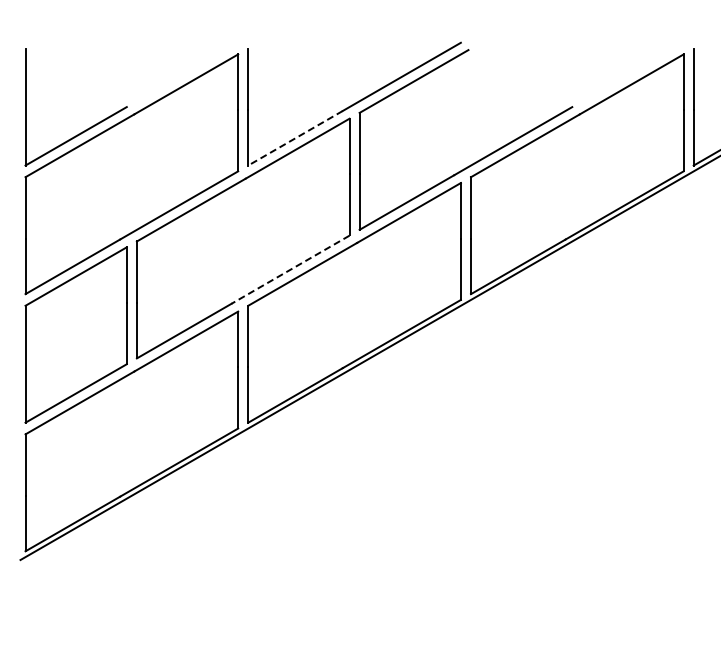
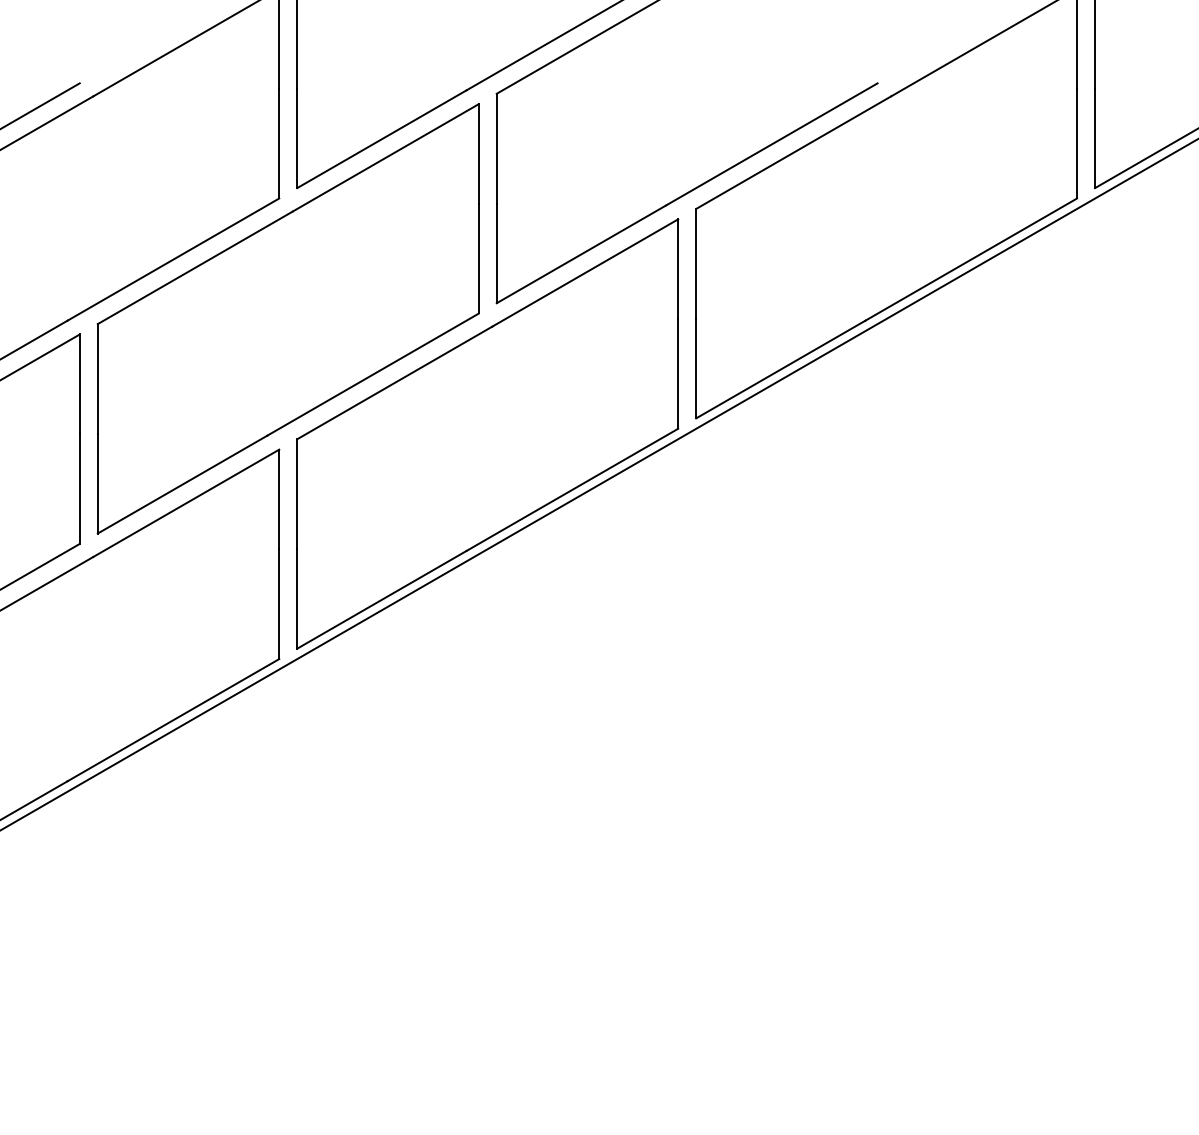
line: (295, 138) -> (381, 139), dashed -> solid
line: (290, 270) -> (372, 376), dashed -> solid

